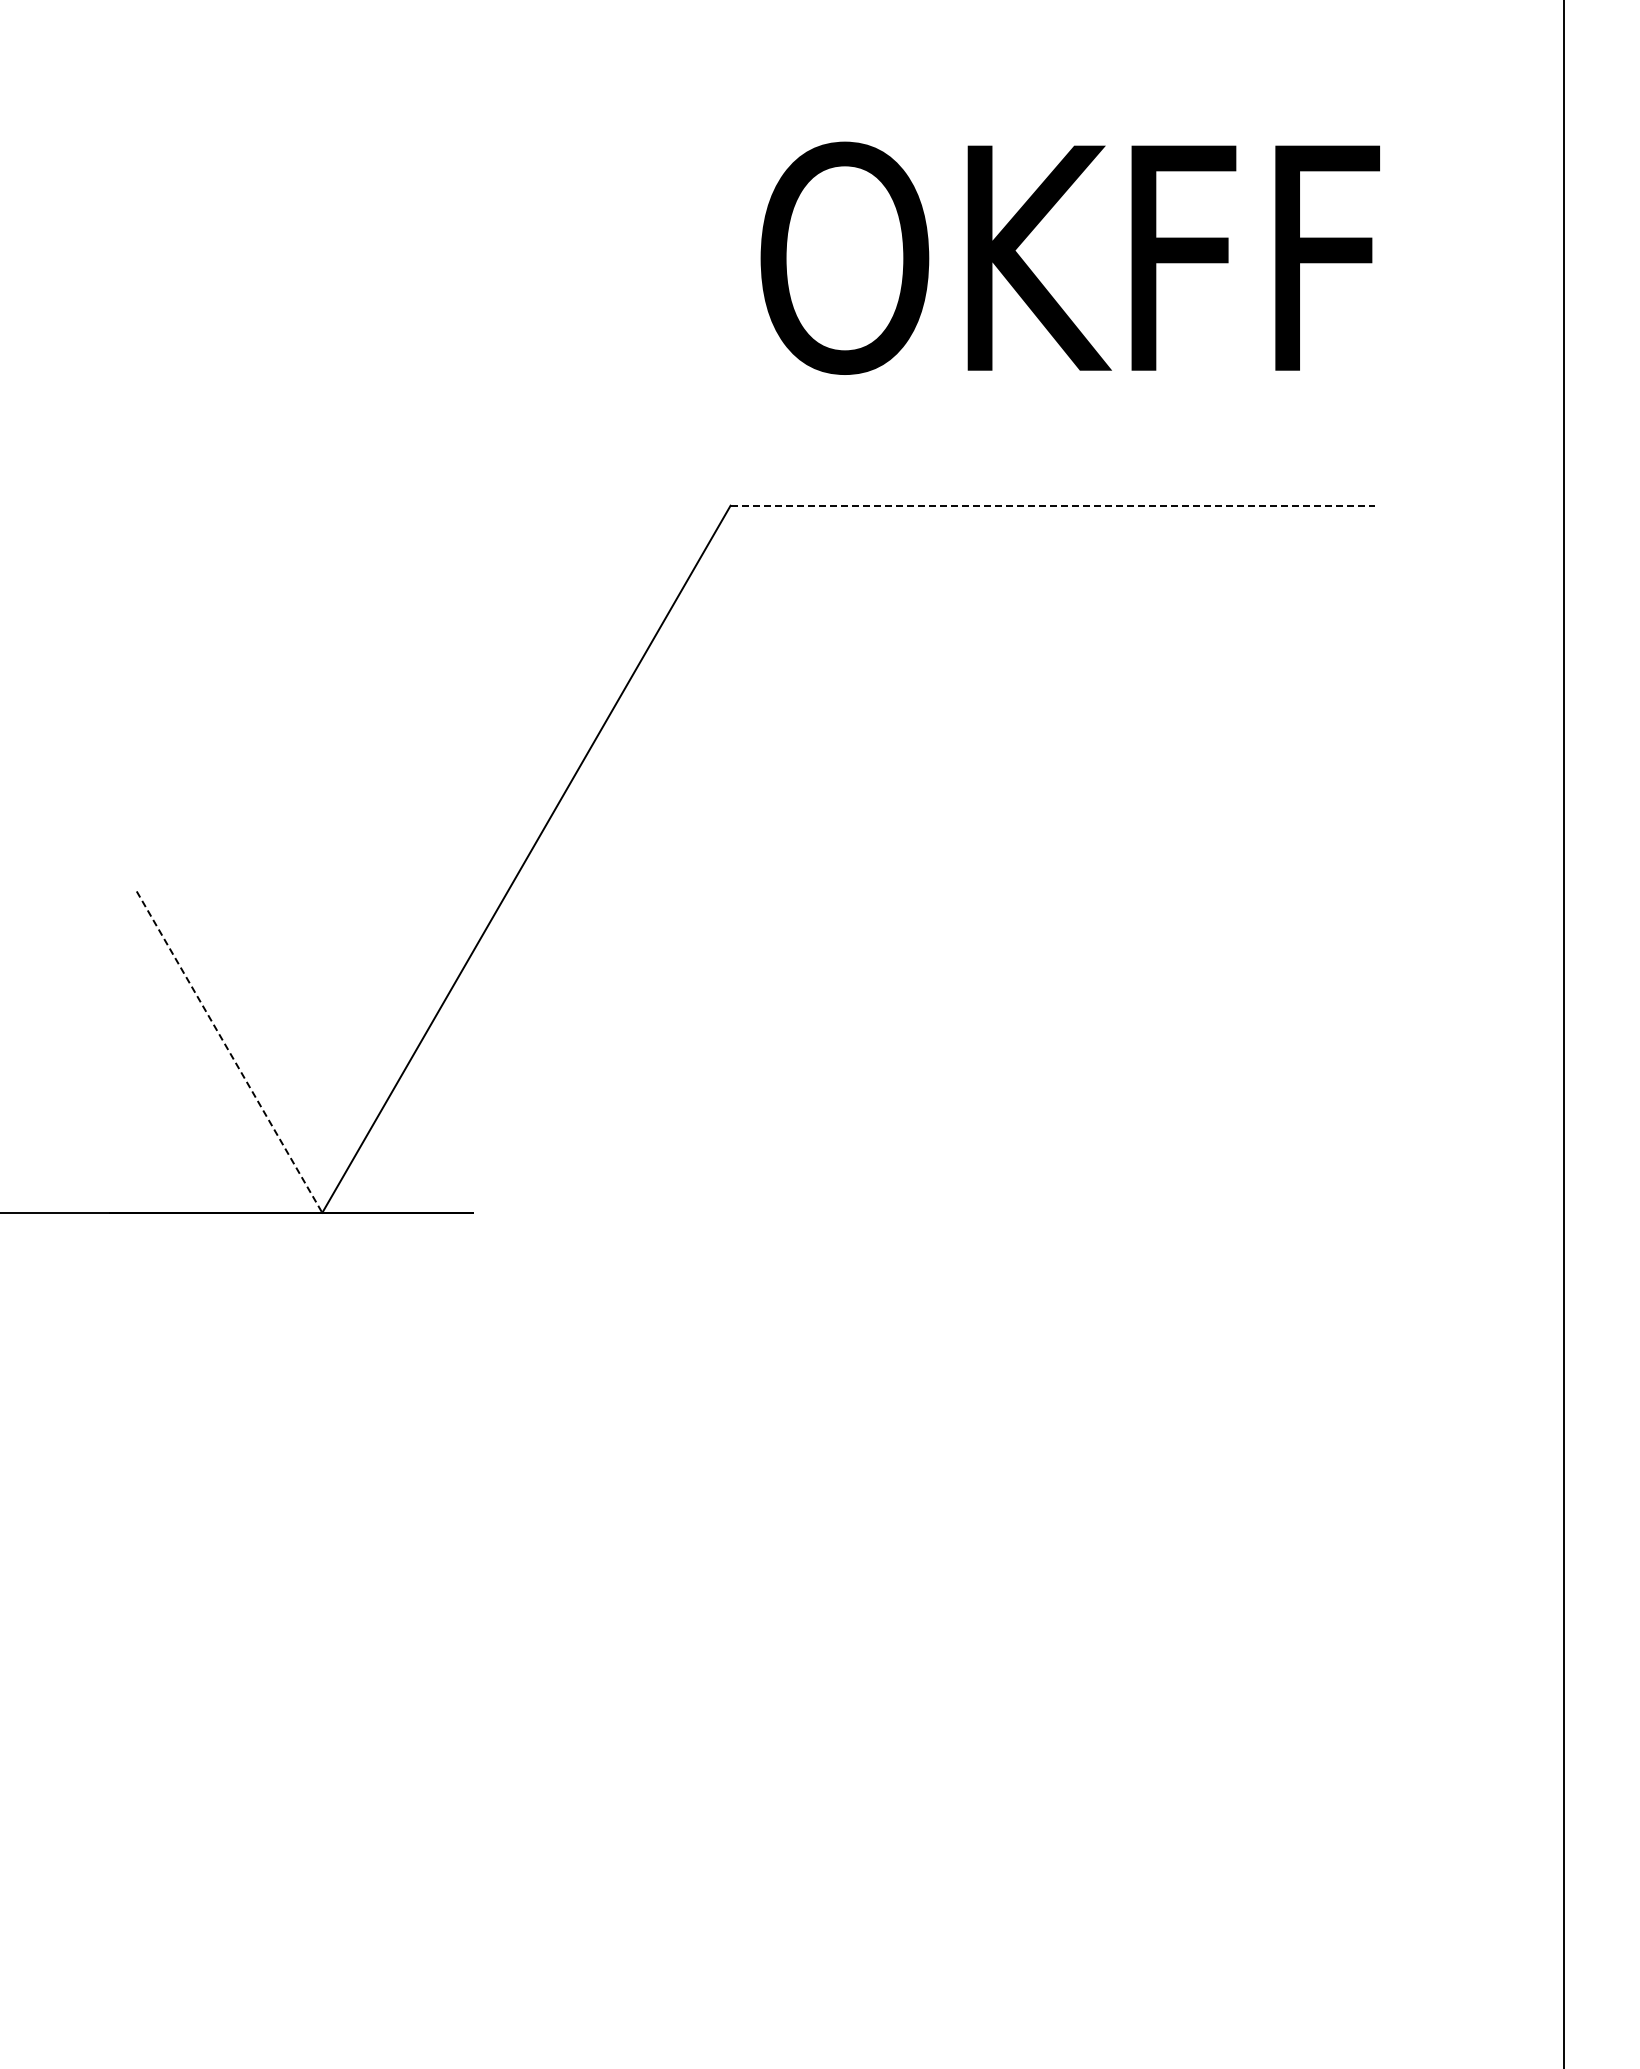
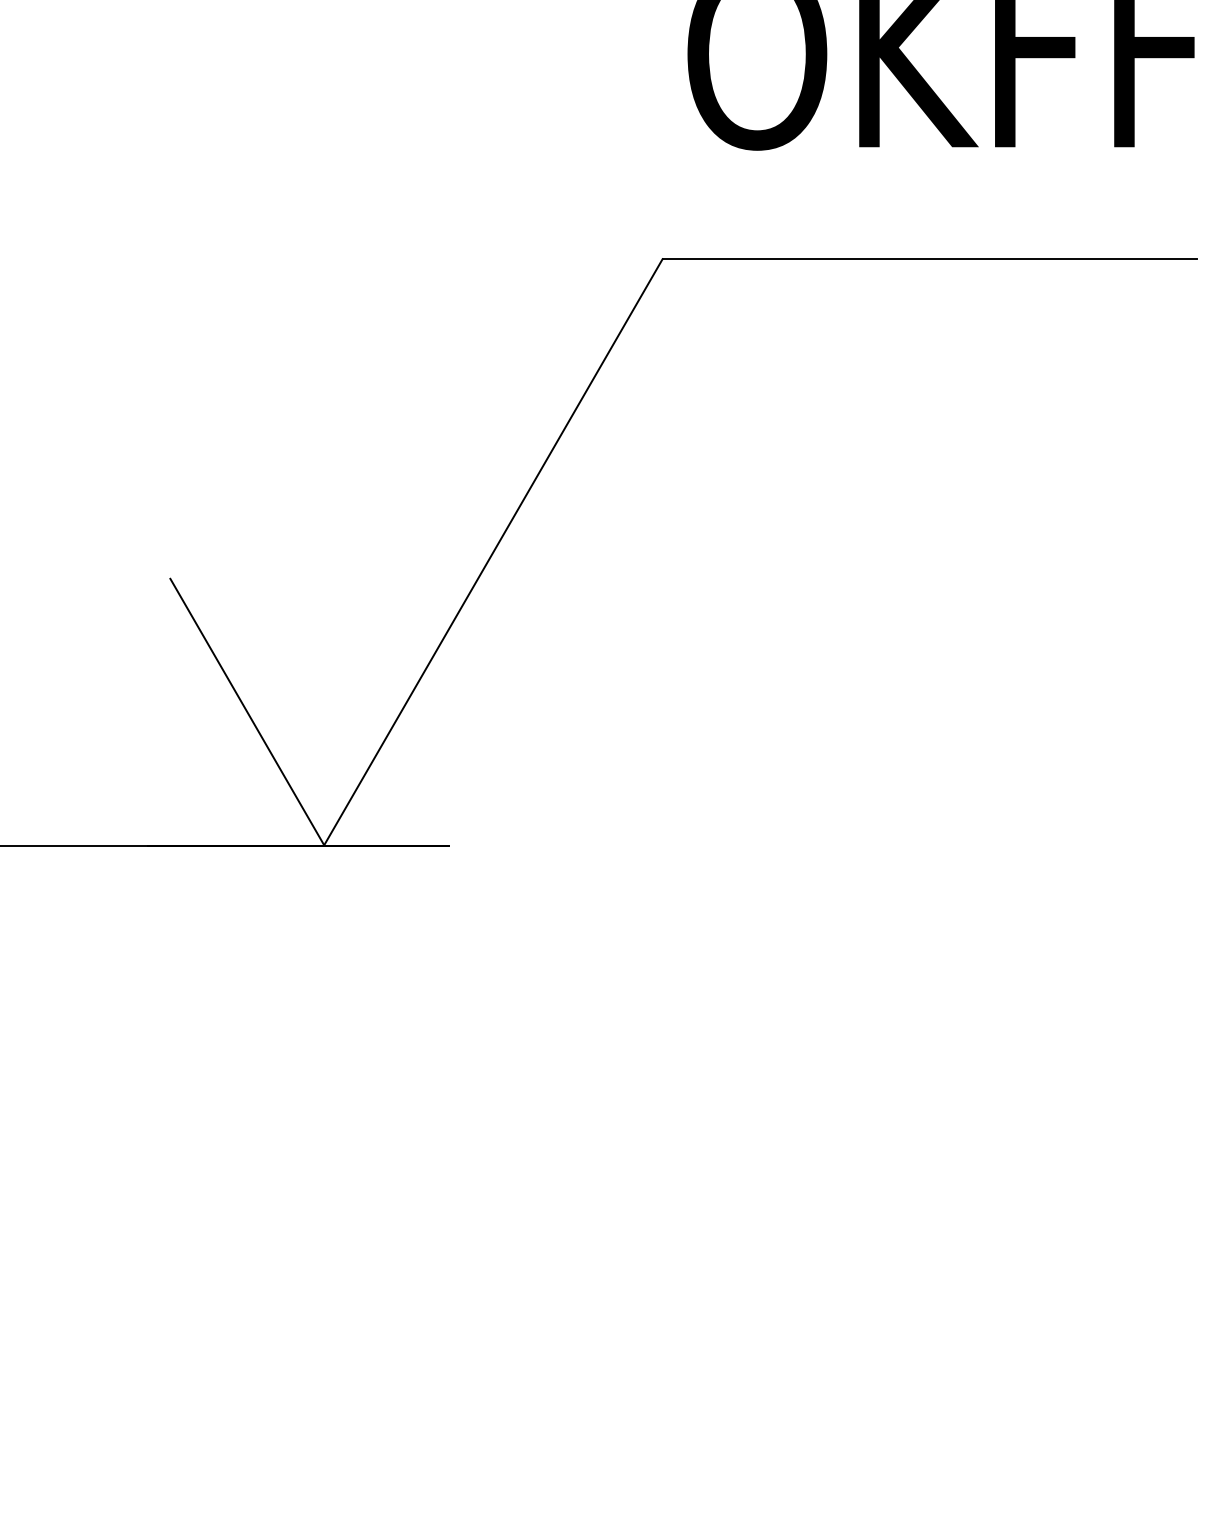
line: (1053, 505) -> (930, 258), dashed -> solid
line: (229, 1052) -> (247, 712), dashed -> solid

